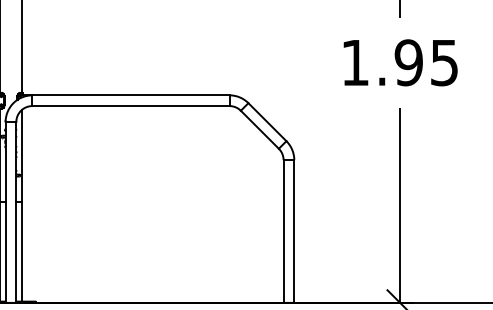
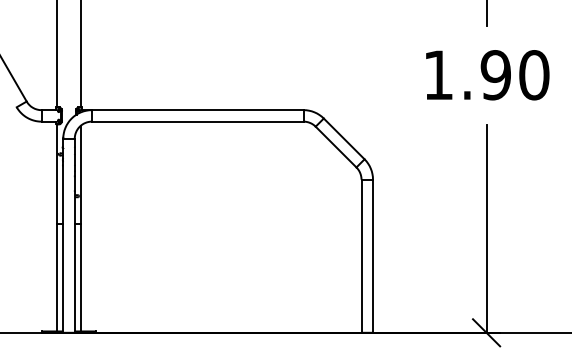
text: (444, 63) -> (534, 75), 1.95 -> 1.90

